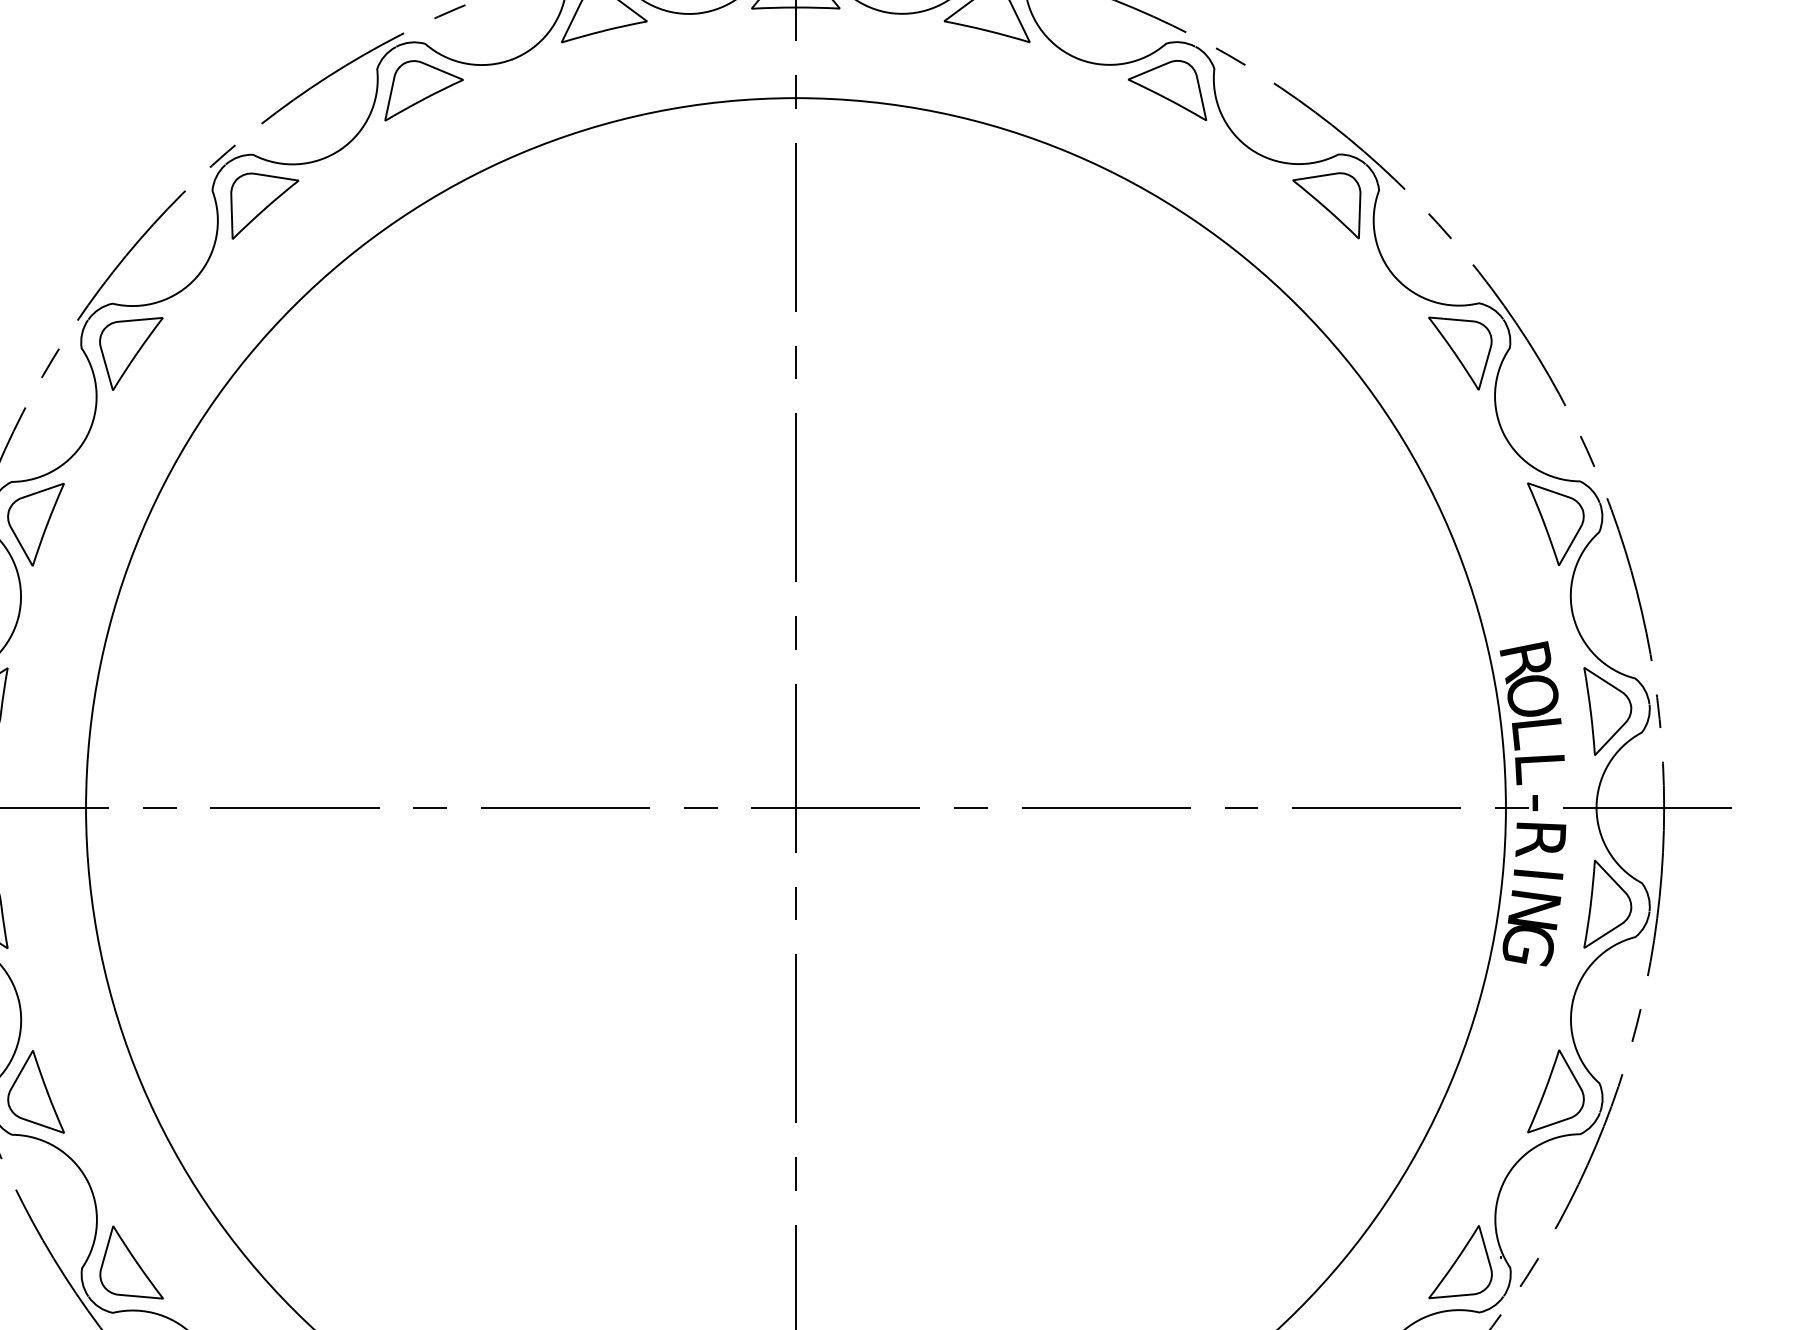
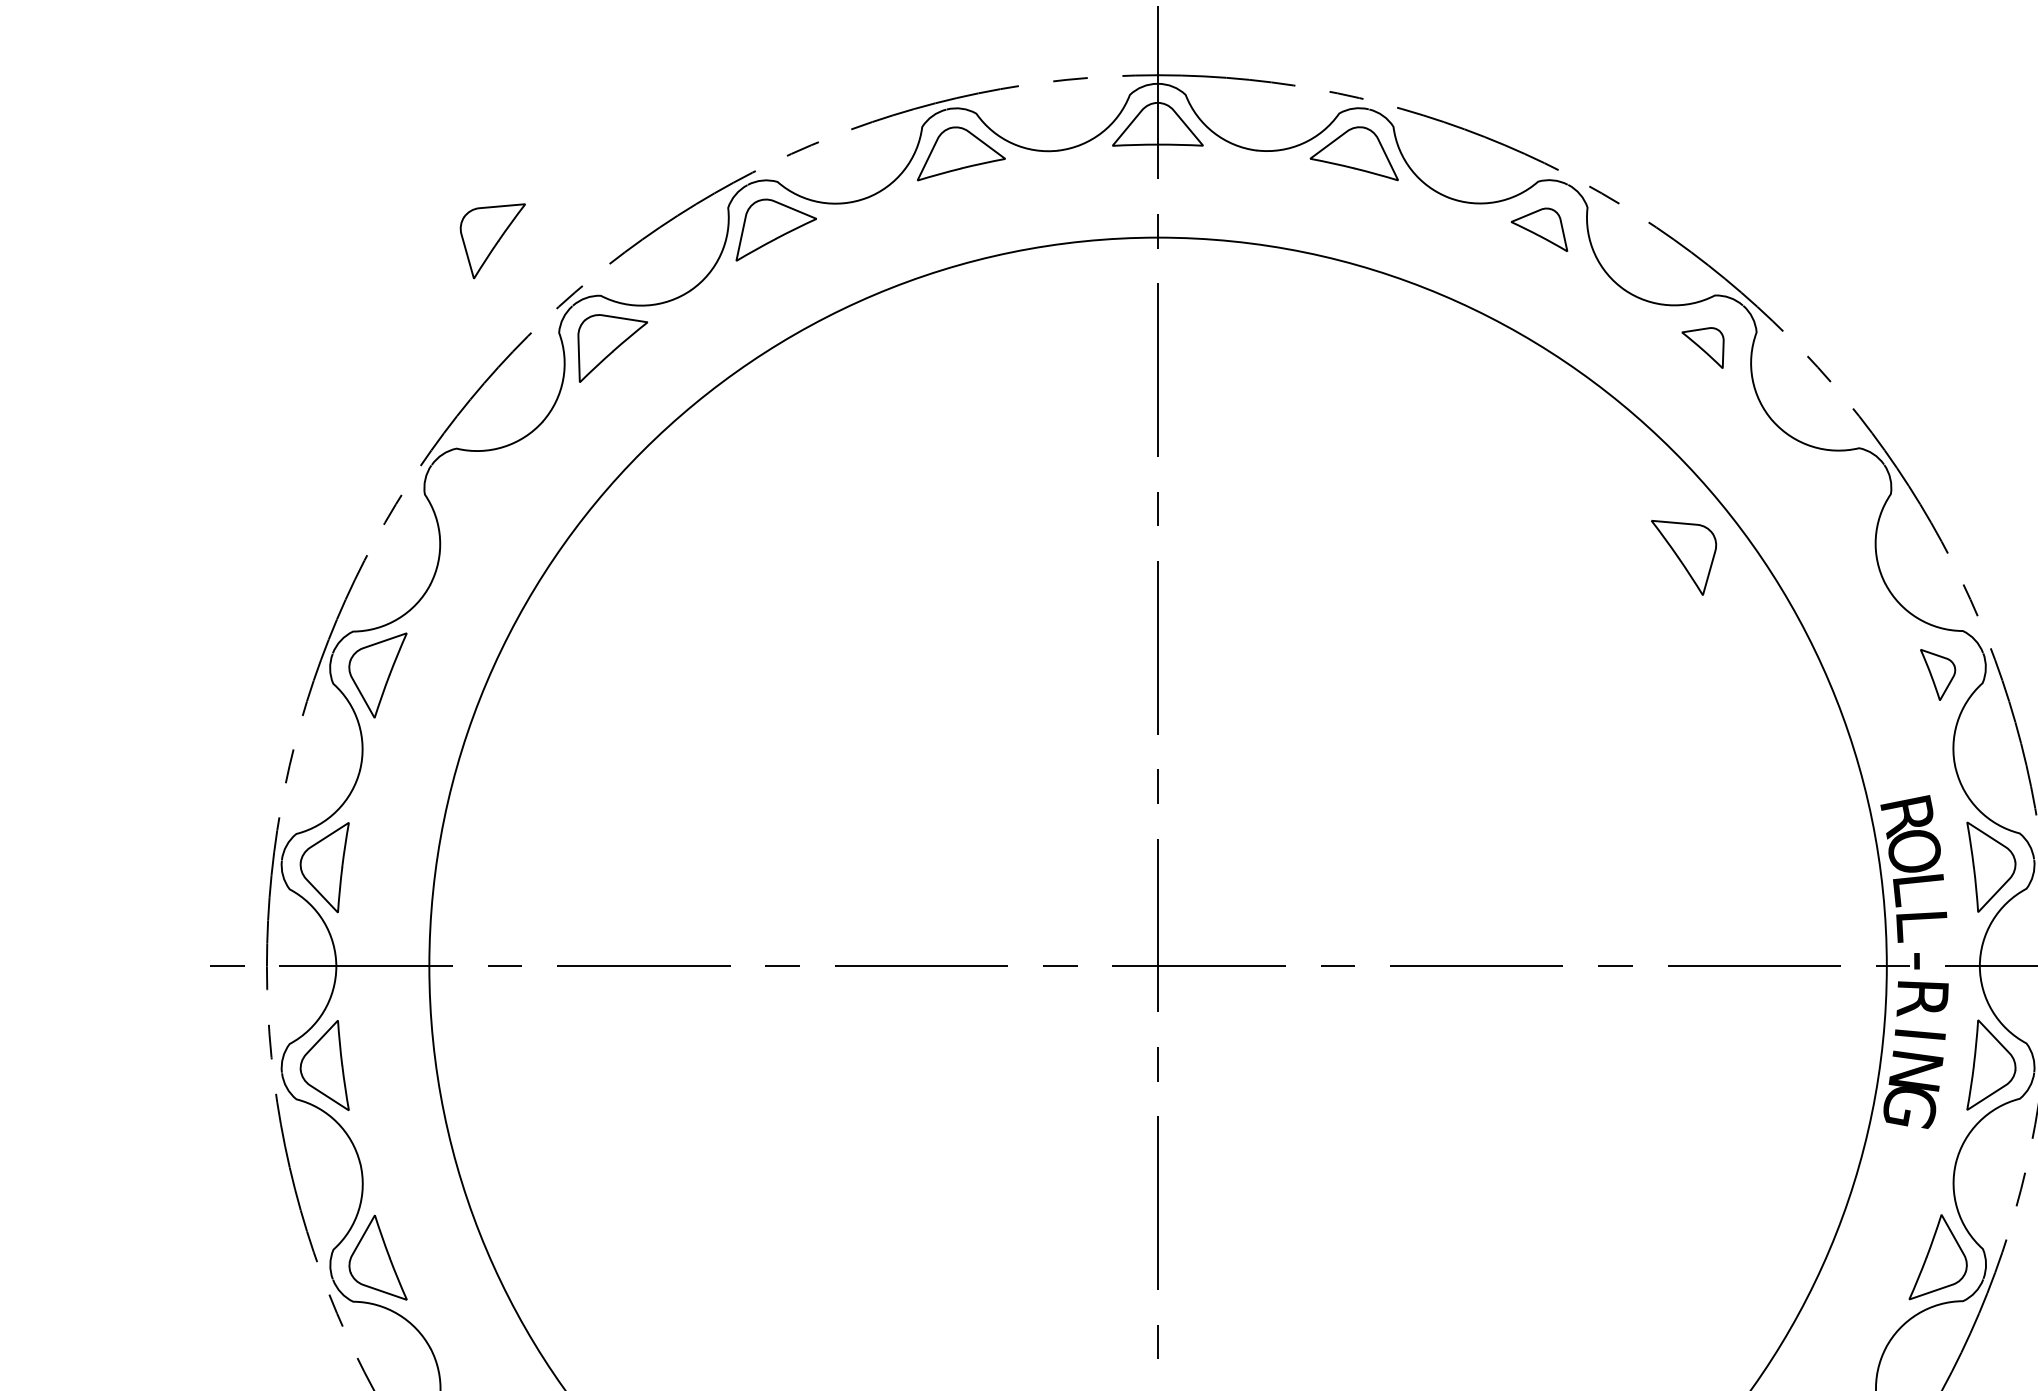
part: (1167, 90) -> (1539, 229), size x0.7
part: (1326, 205) -> (1702, 347), size x0.6
part: (1460, 353) -> (1684, 557), moved
part: (131, 354) -> (492, 241), moved
part: (1555, 523) -> (1937, 674), size x0.6

